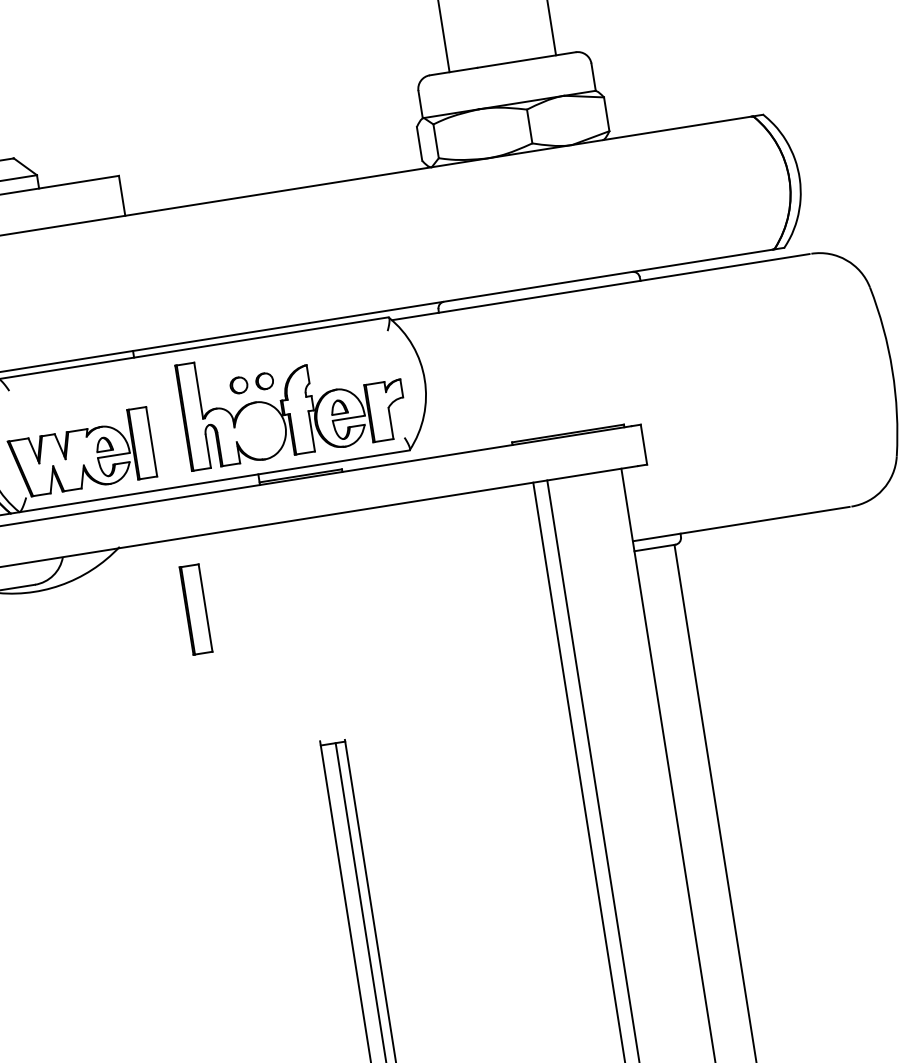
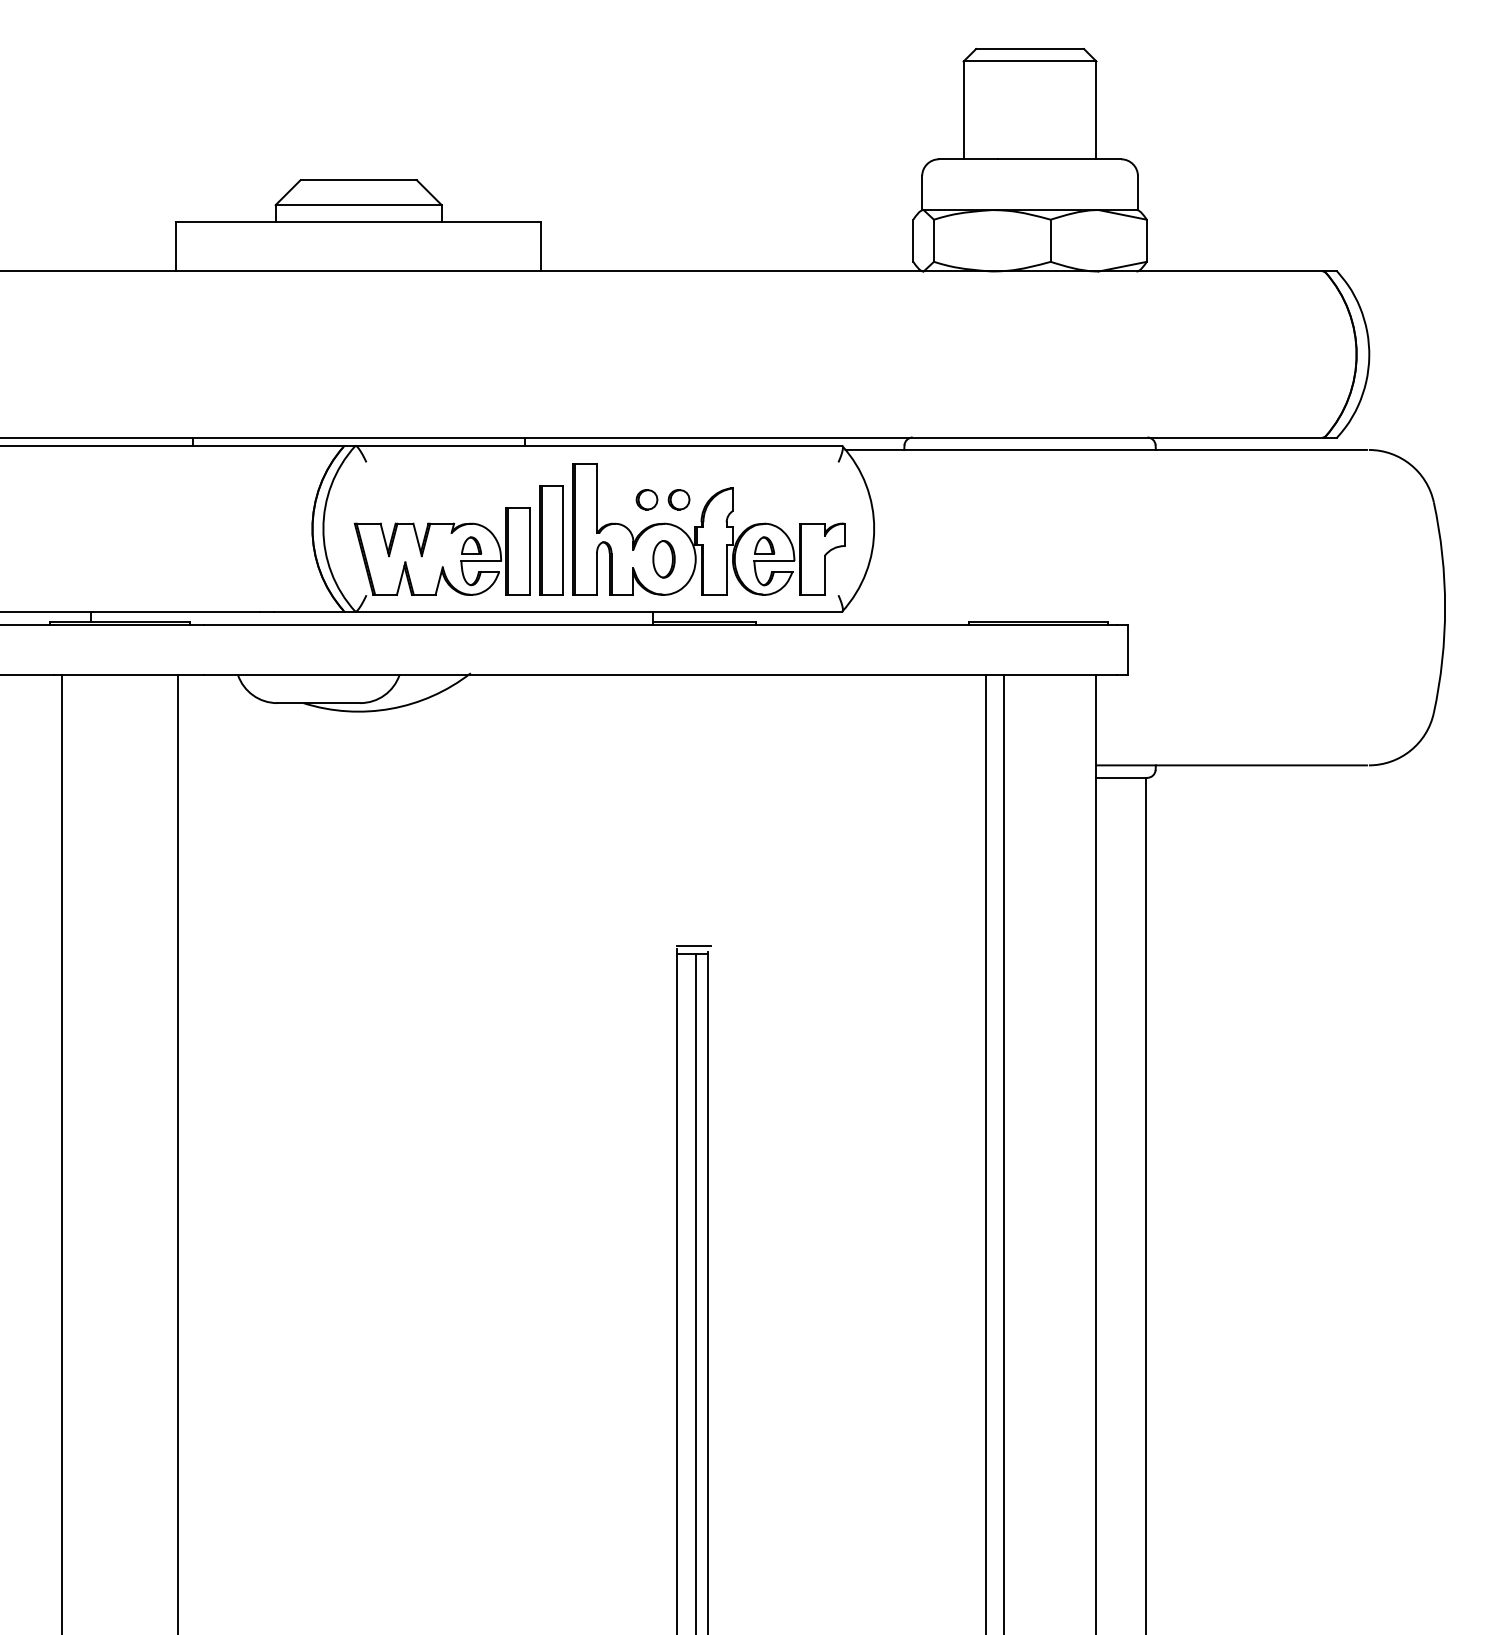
part: (259, 431) -> (663, 559), added
part: (196, 609) -> (551, 540), moved
line: (332, 736) -> (693, 945), added

